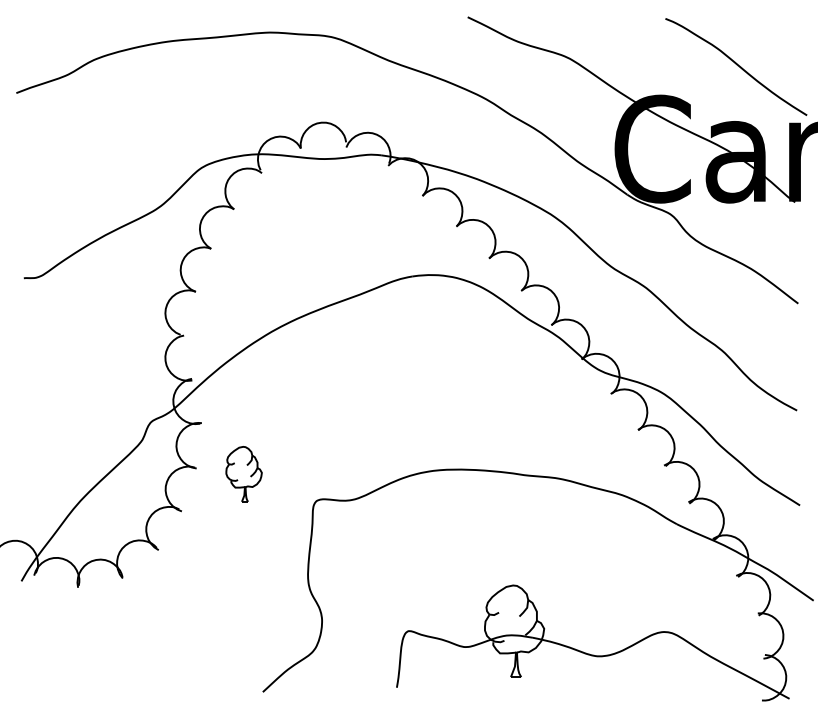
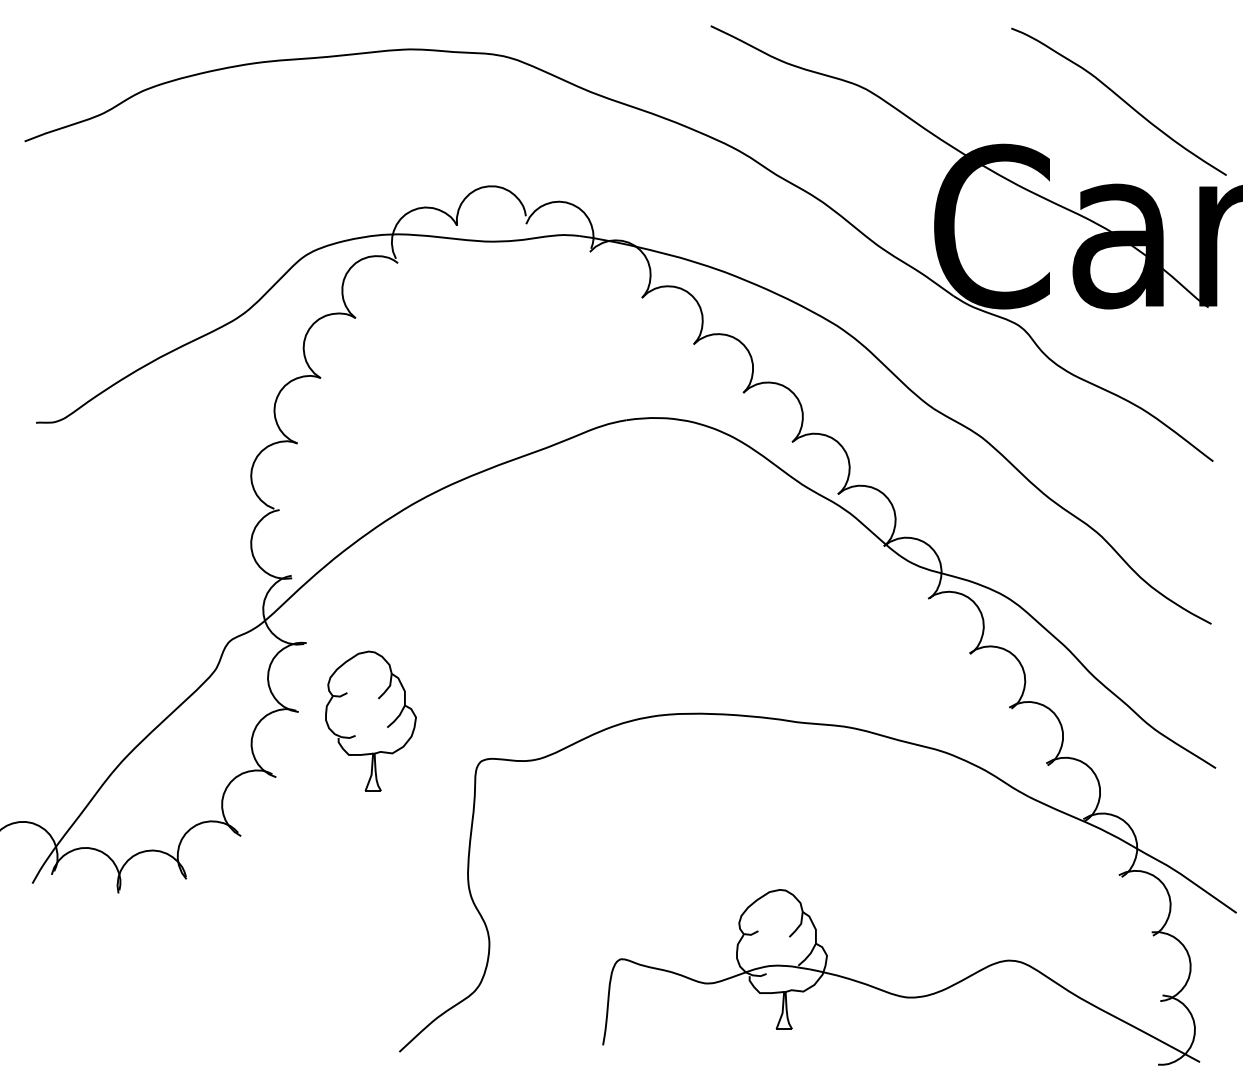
part: (243, 473) -> (369, 719), size x1.67

